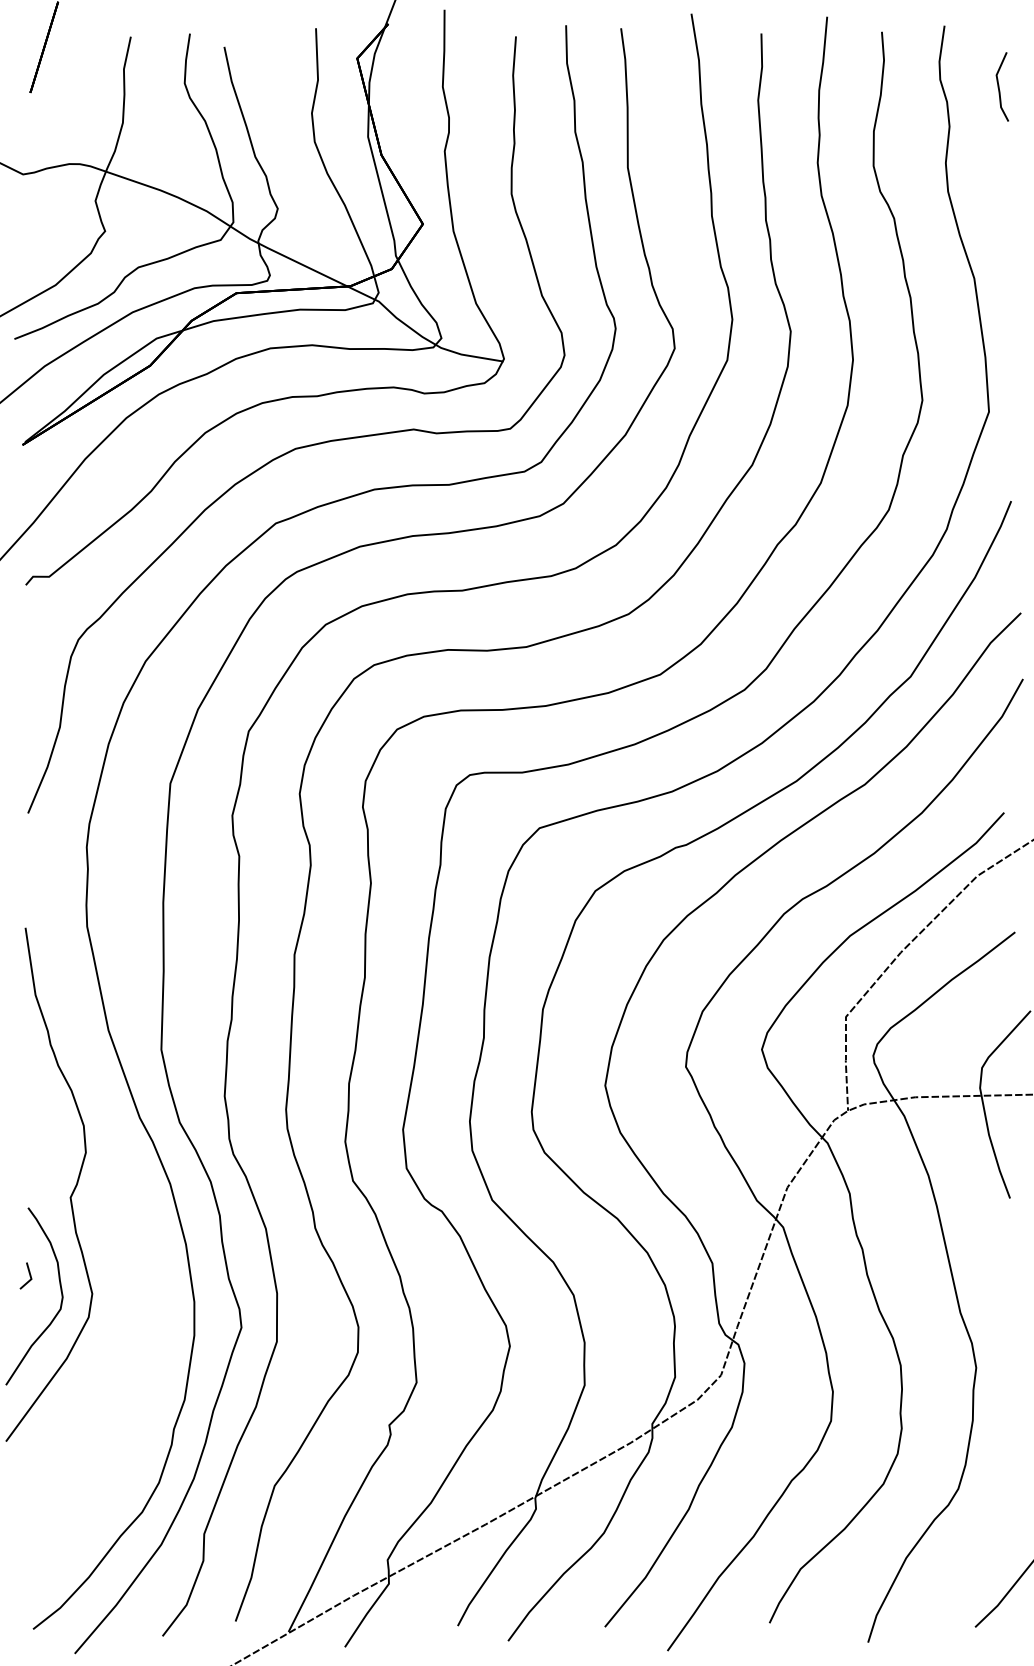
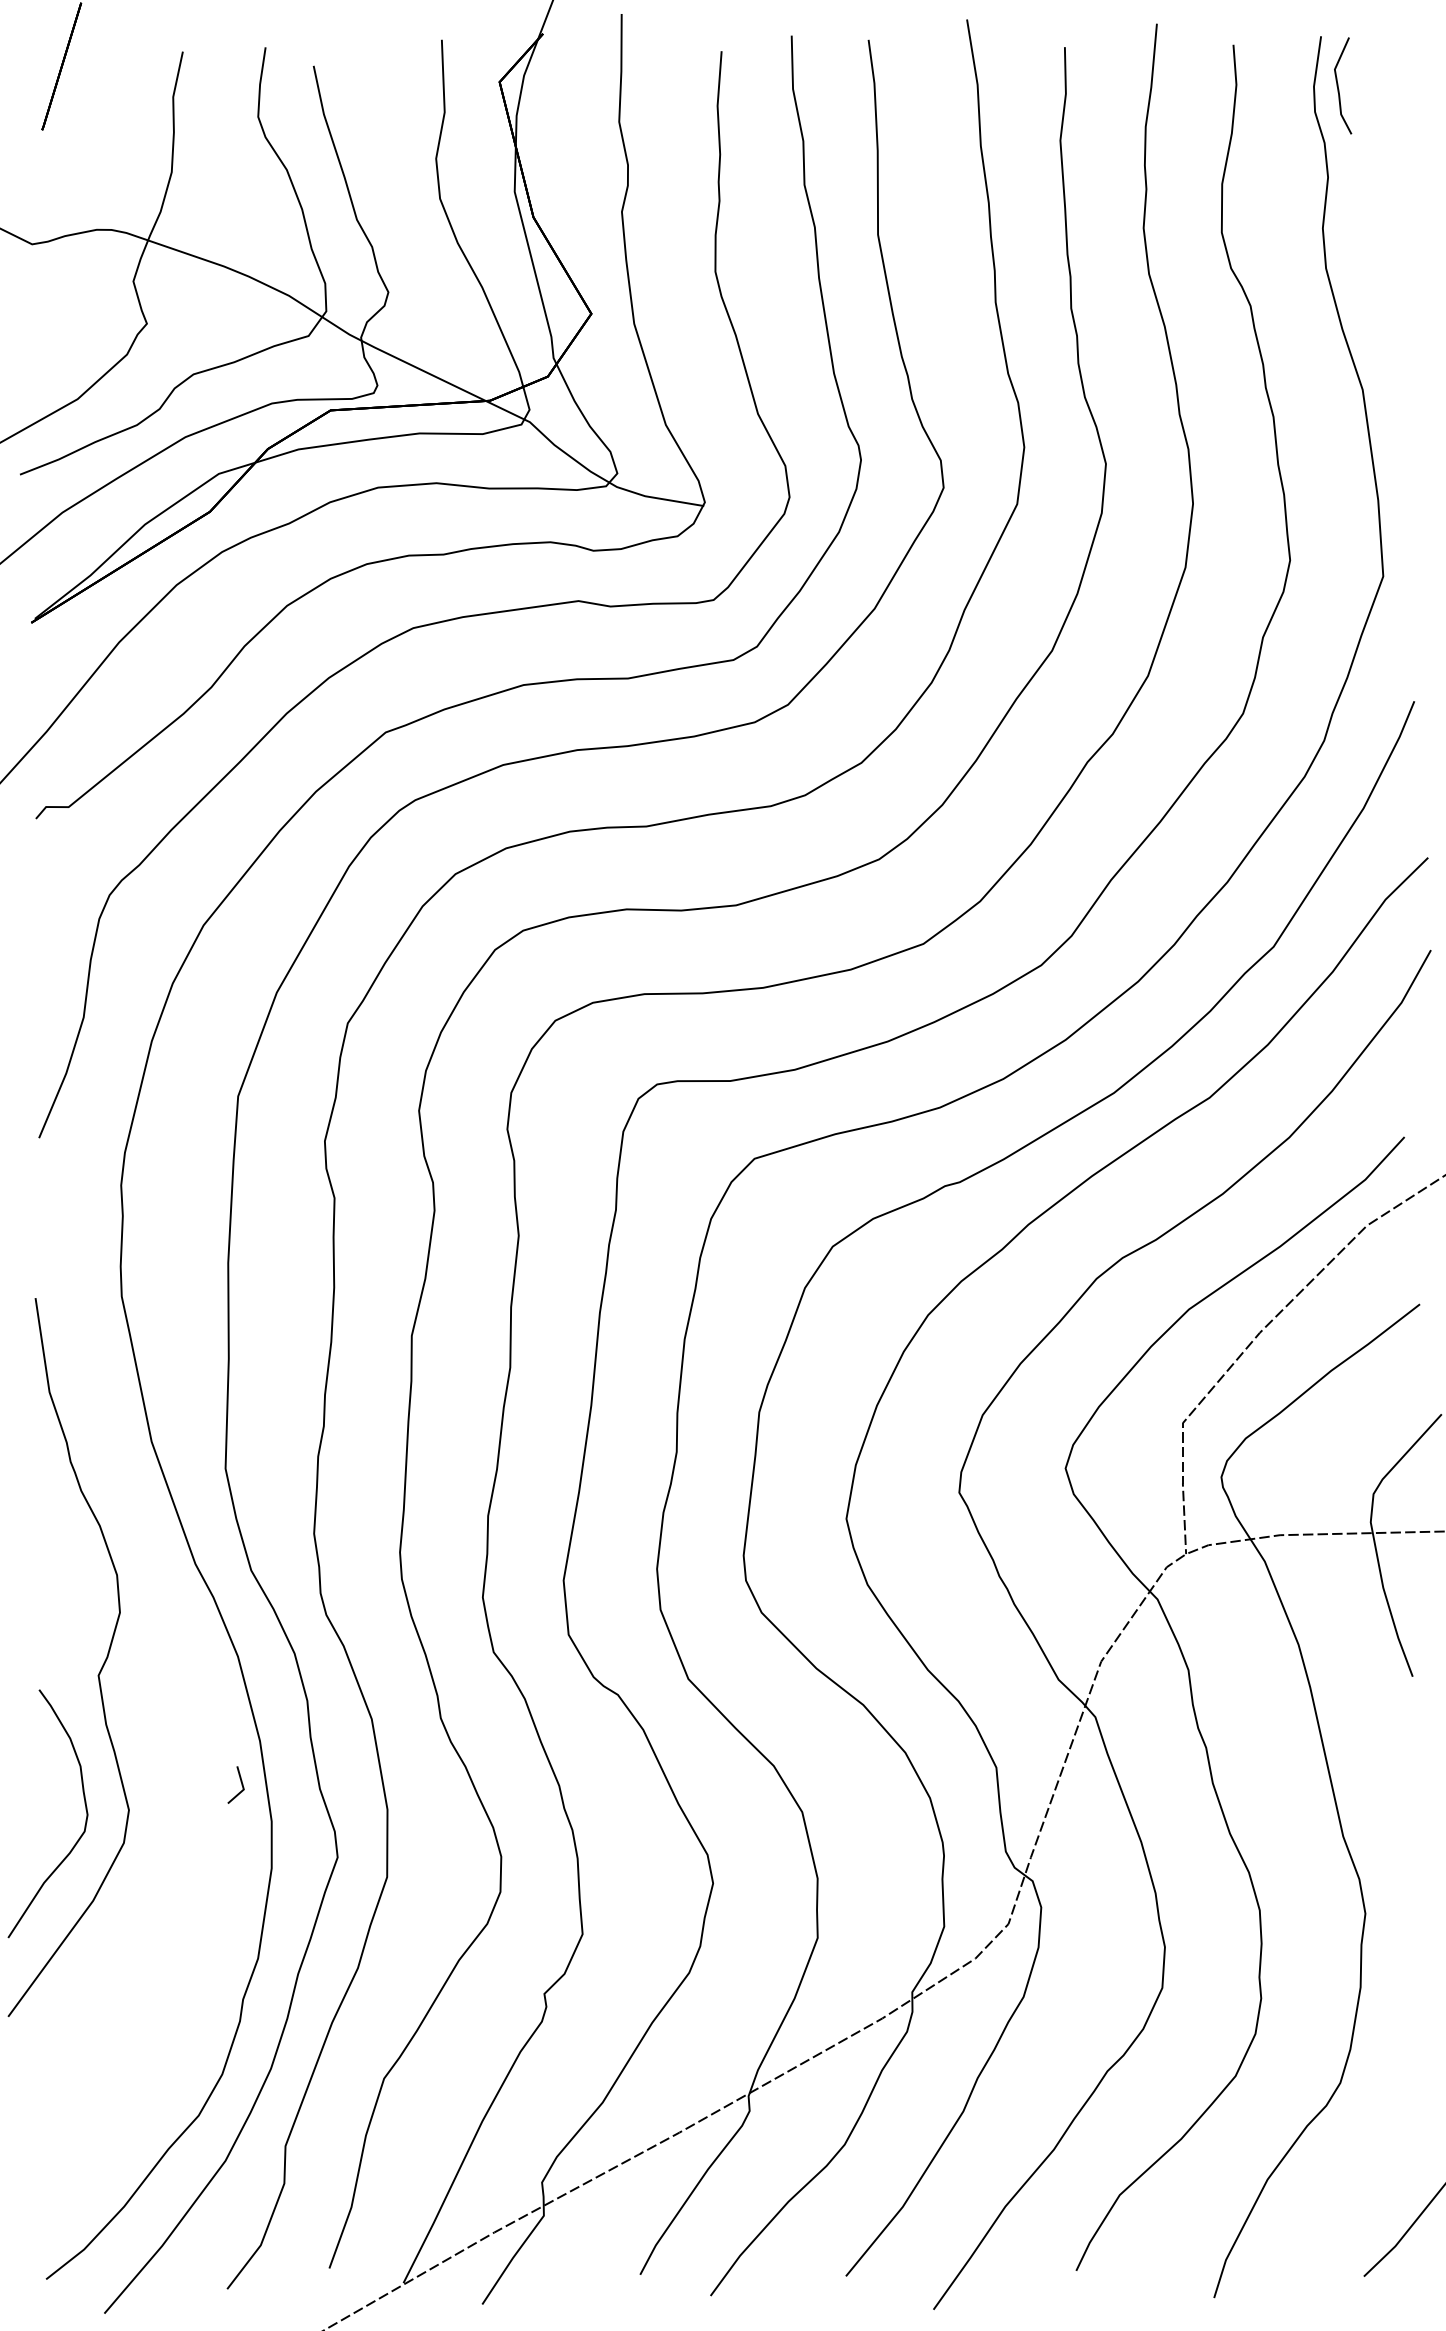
line: (999, 86) -> (1338, 85), moved
line: (29, 1274) -> (240, 1782), moved

